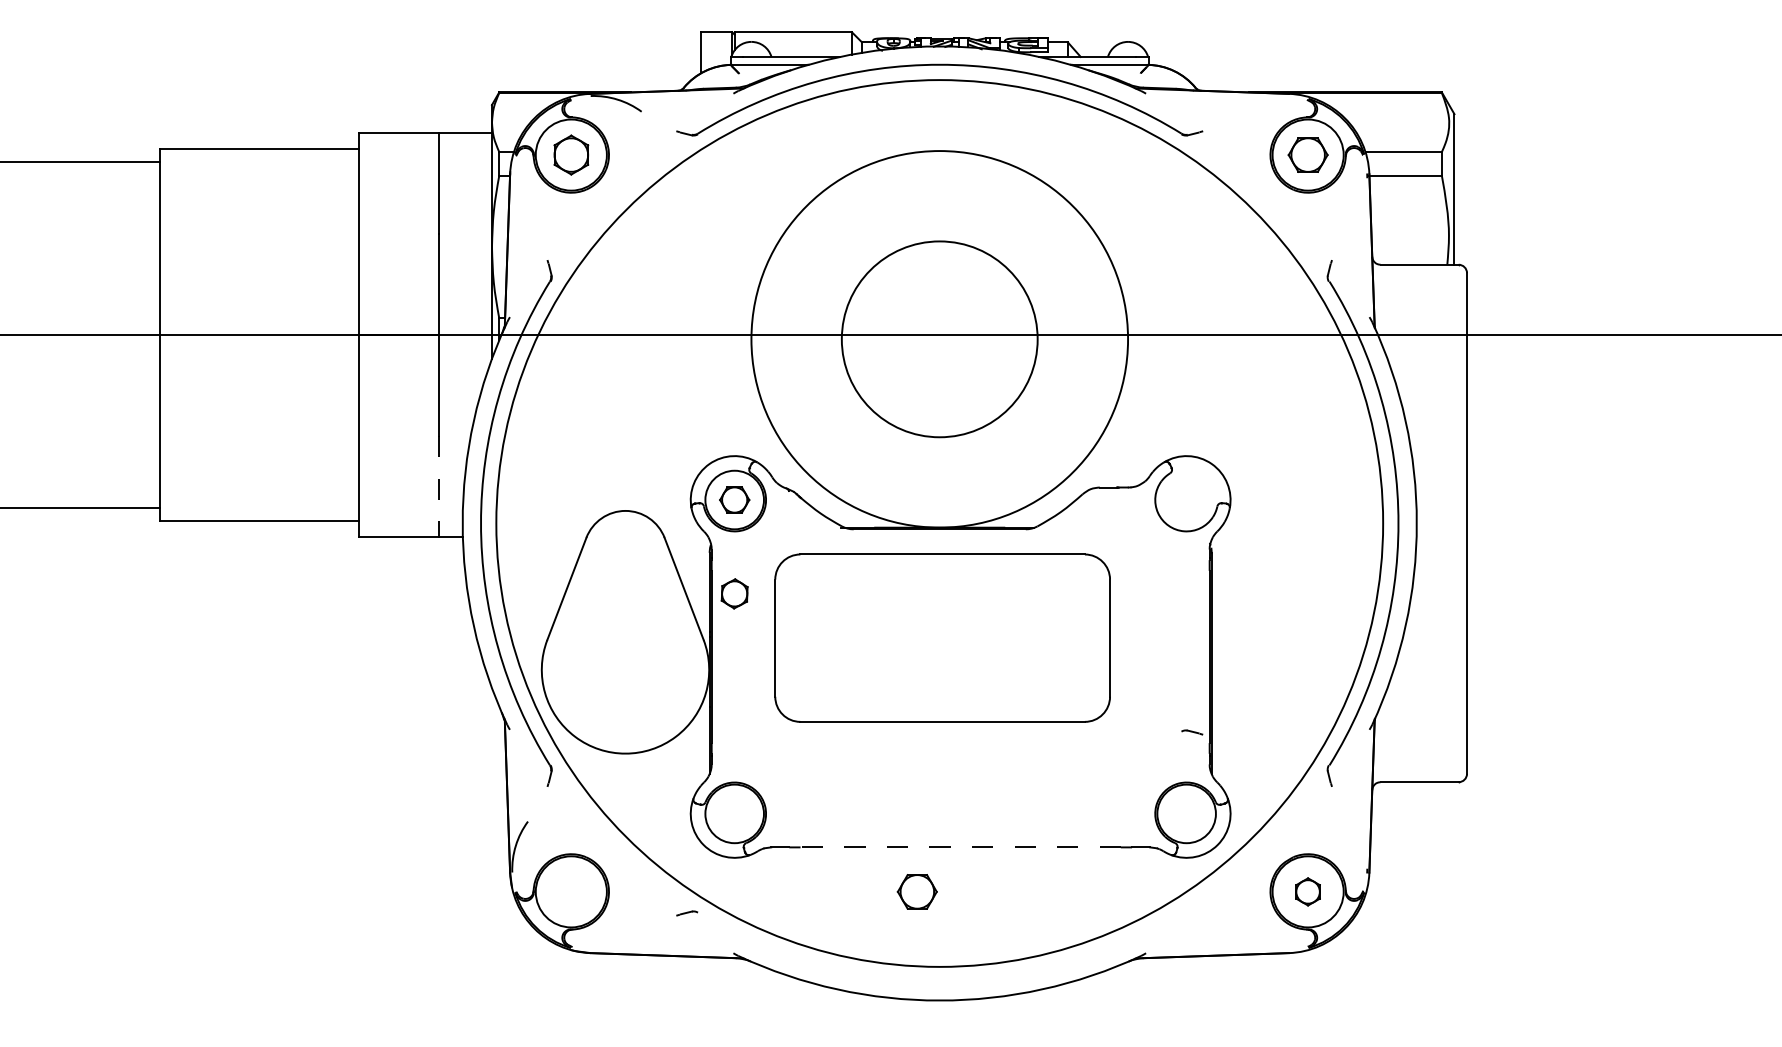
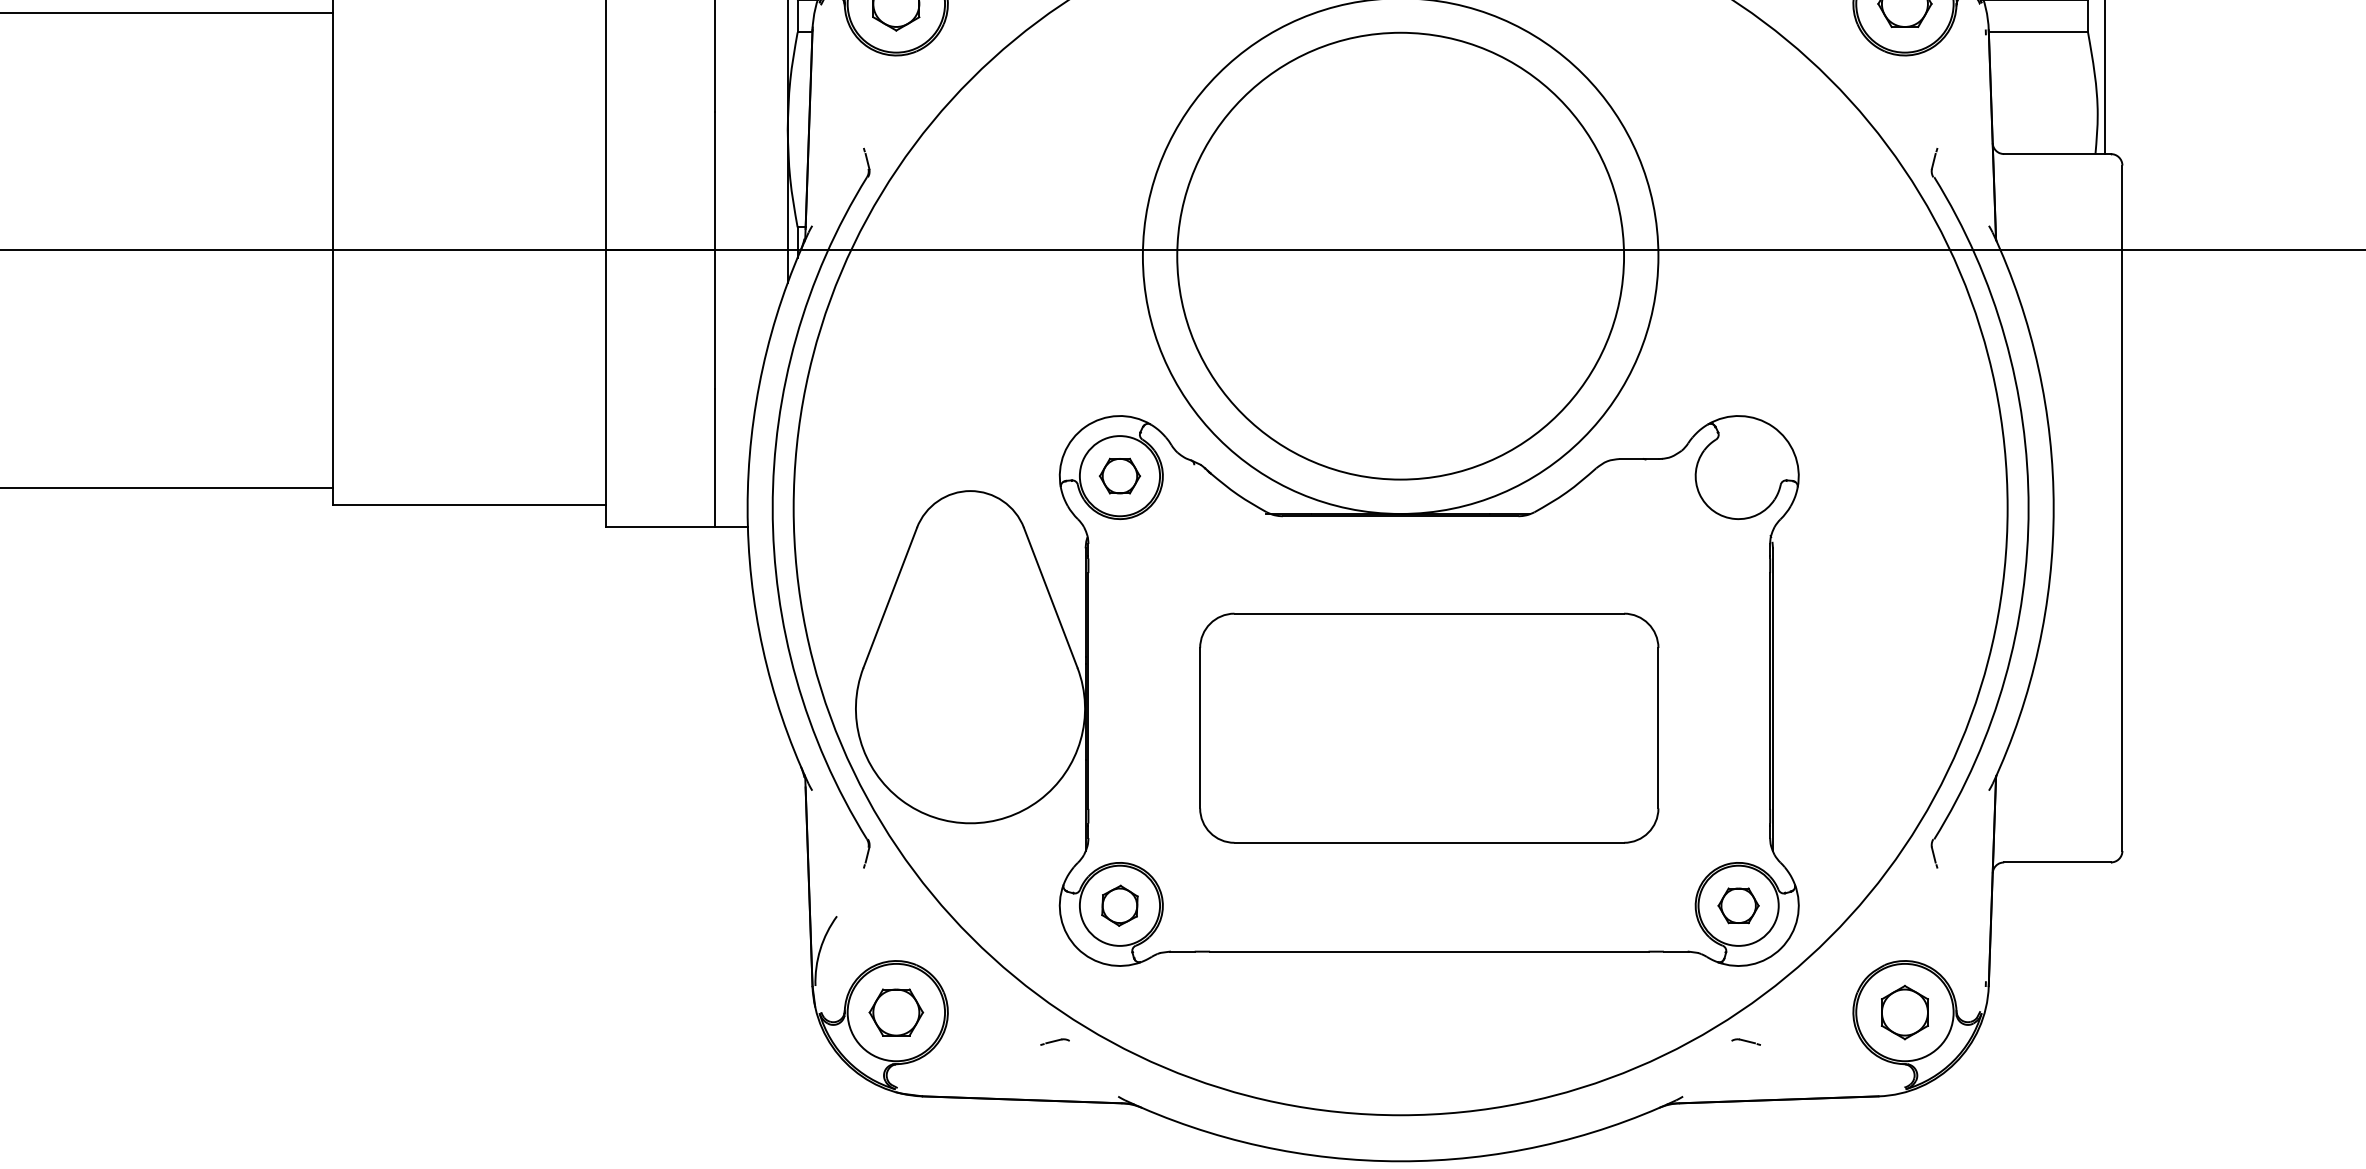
circle: (939, 339) -> (1400, 256), size x1.67
line: (438, 487) -> (714, 458), dashed -> solid
part: (734, 593) -> (1119, 905), moved
part: (942, 637) -> (1429, 727), moved
part: (1192, 732) -> (1746, 1042), moved
part: (1186, 813) -> (1738, 905), added
line: (960, 847) -> (1429, 951), dashed -> solid
part: (916, 891) -> (895, 1012), moved
part: (1307, 891) -> (1904, 1012), size x1.43

